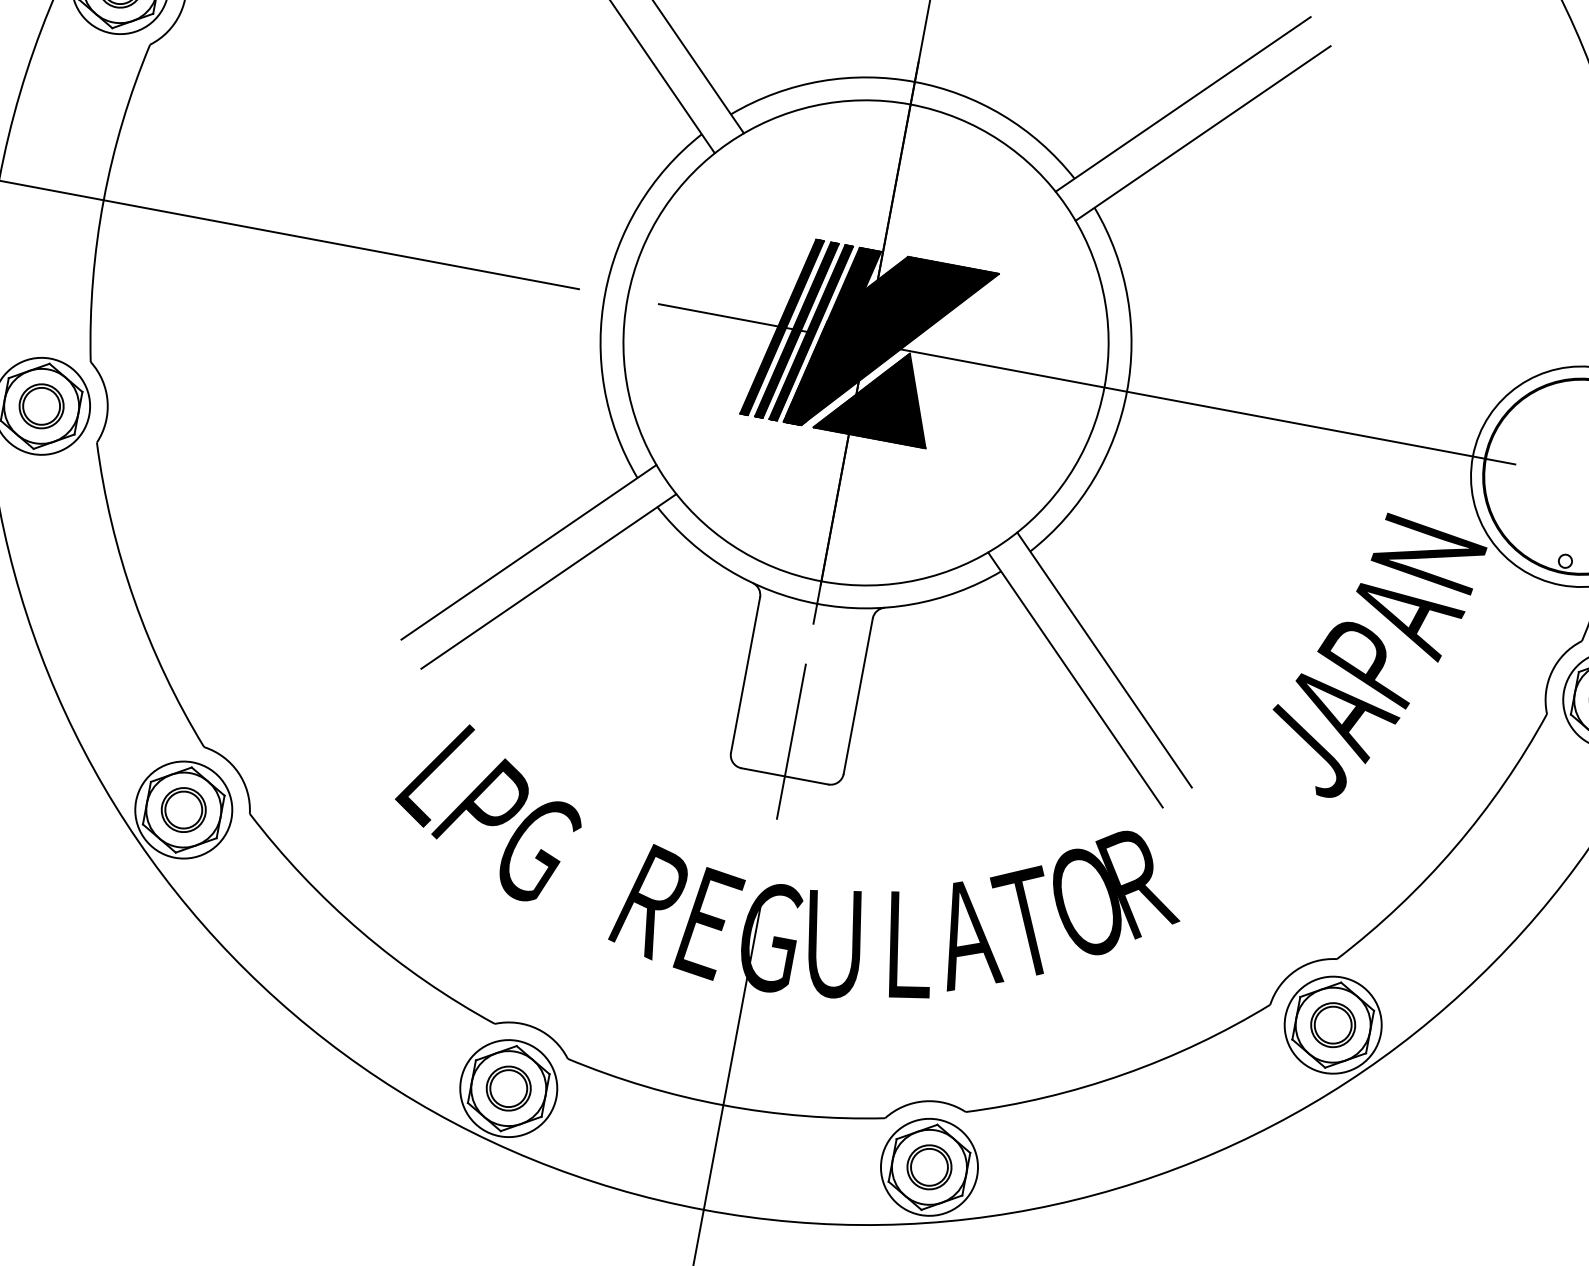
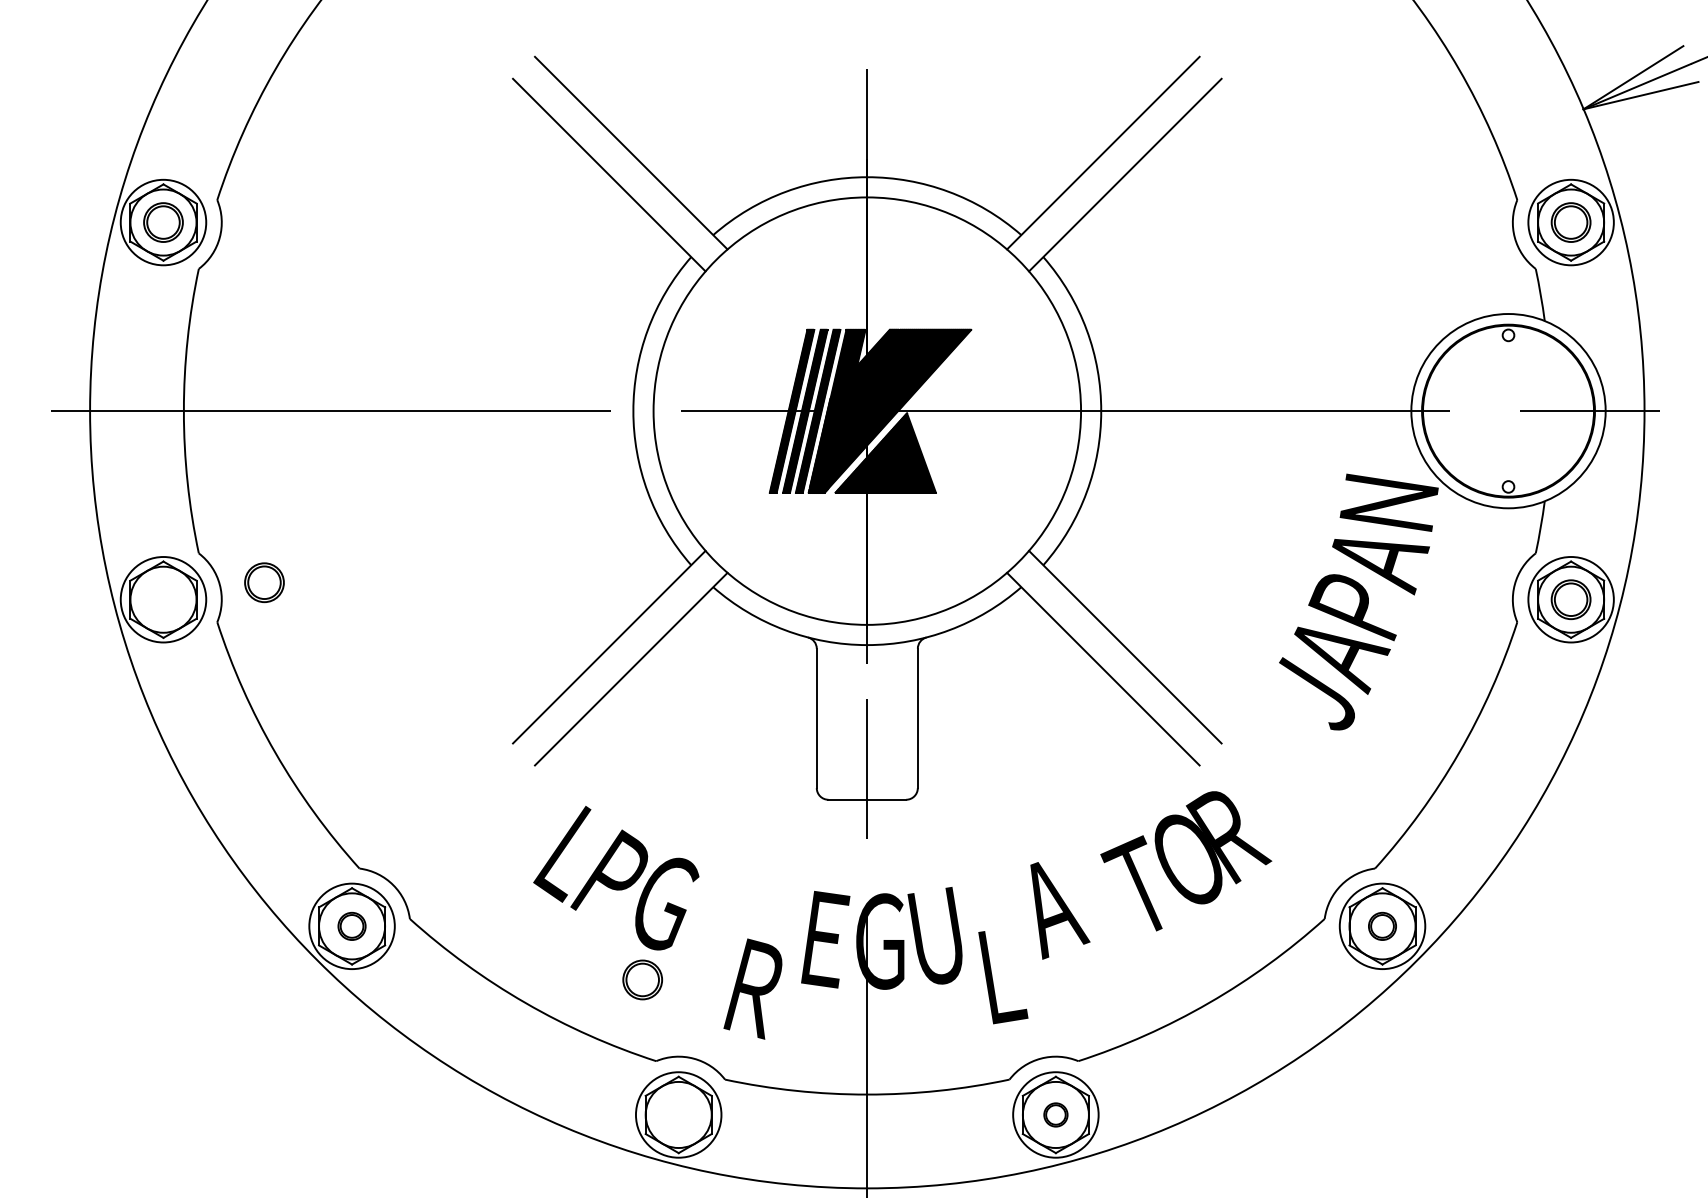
part: (41, 406) -> (264, 582), moved
part: (183, 810) -> (351, 926), size x0.7
text: (648, 900) -> (752, 988), moved
text: (1084, 903) -> (1186, 861), moved
text: (910, 947) -> (1003, 977), moved
part: (1333, 1025) -> (1382, 926), size x0.7
part: (508, 1088) -> (642, 979), moved
part: (929, 1166) -> (1055, 1114), size x0.6

